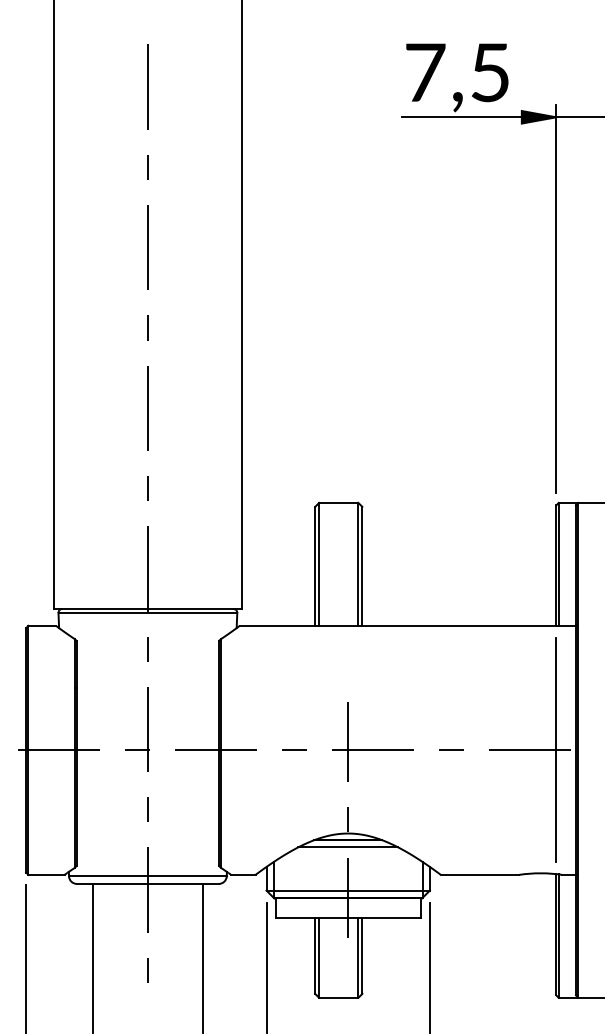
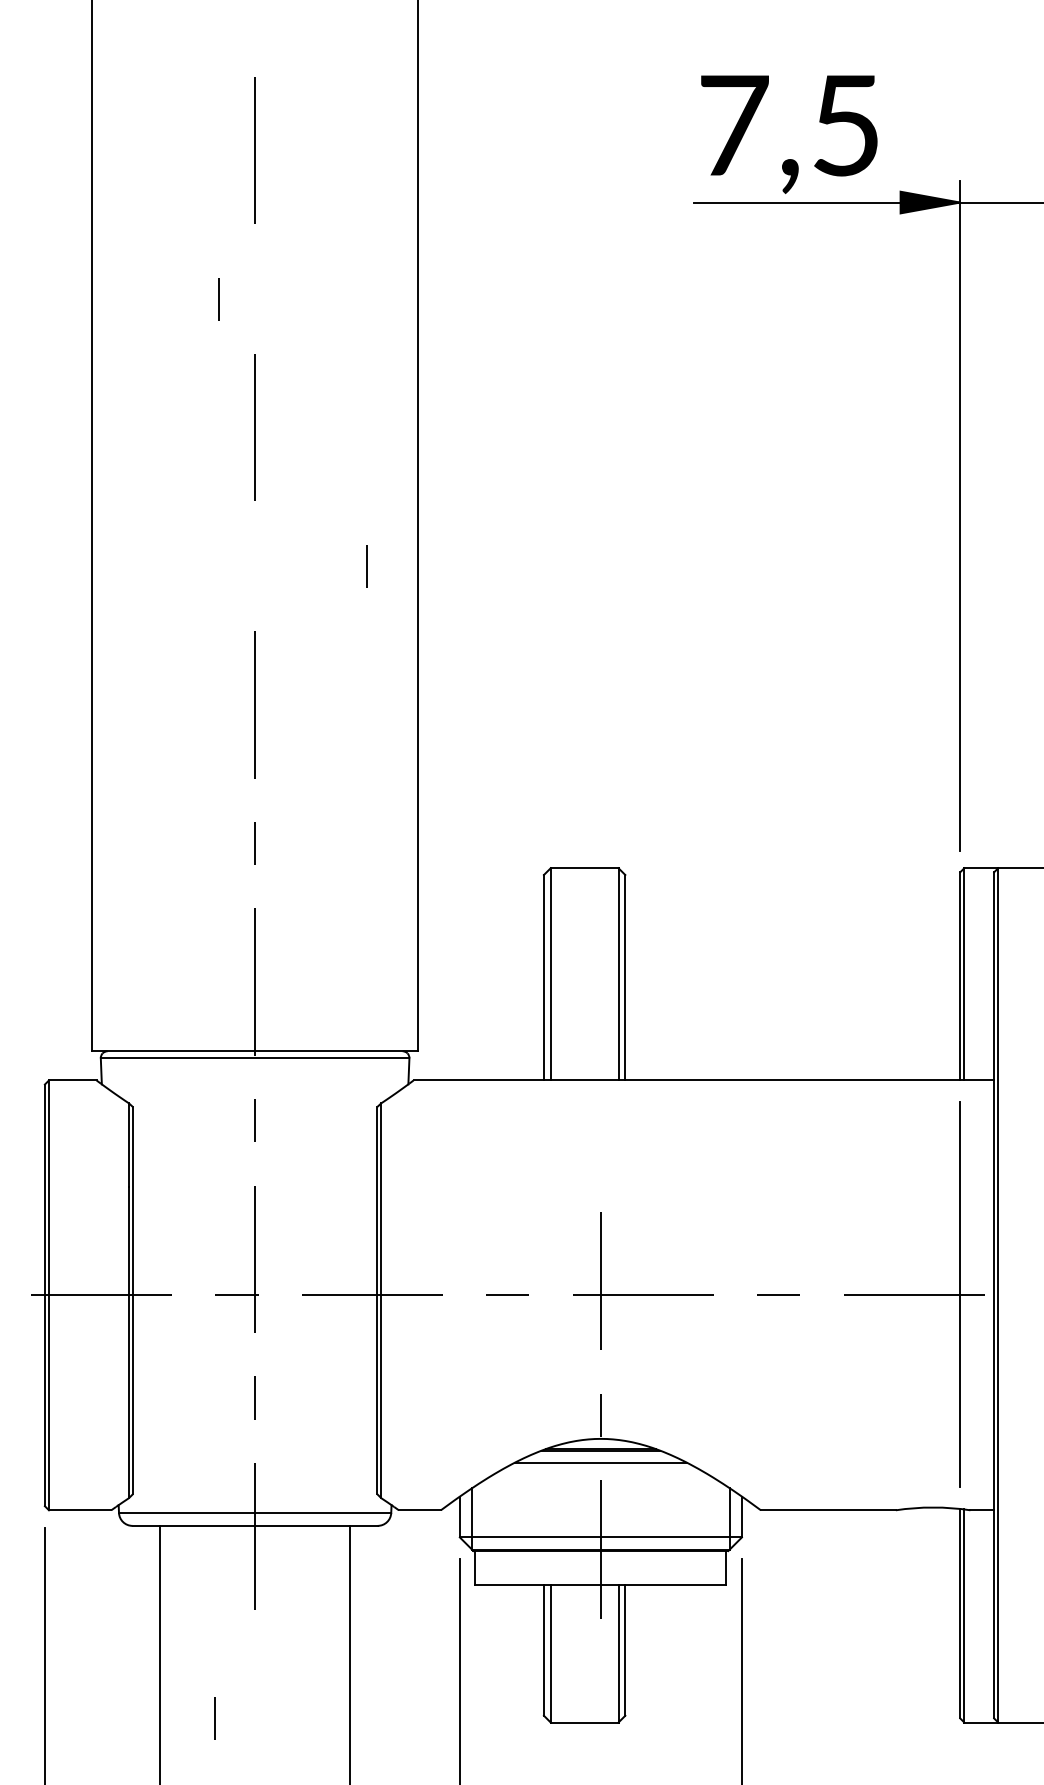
line: (147, 167) -> (218, 299), moved
line: (147, 327) -> (366, 565), moved
line: (147, 970) -> (214, 1718), moved

